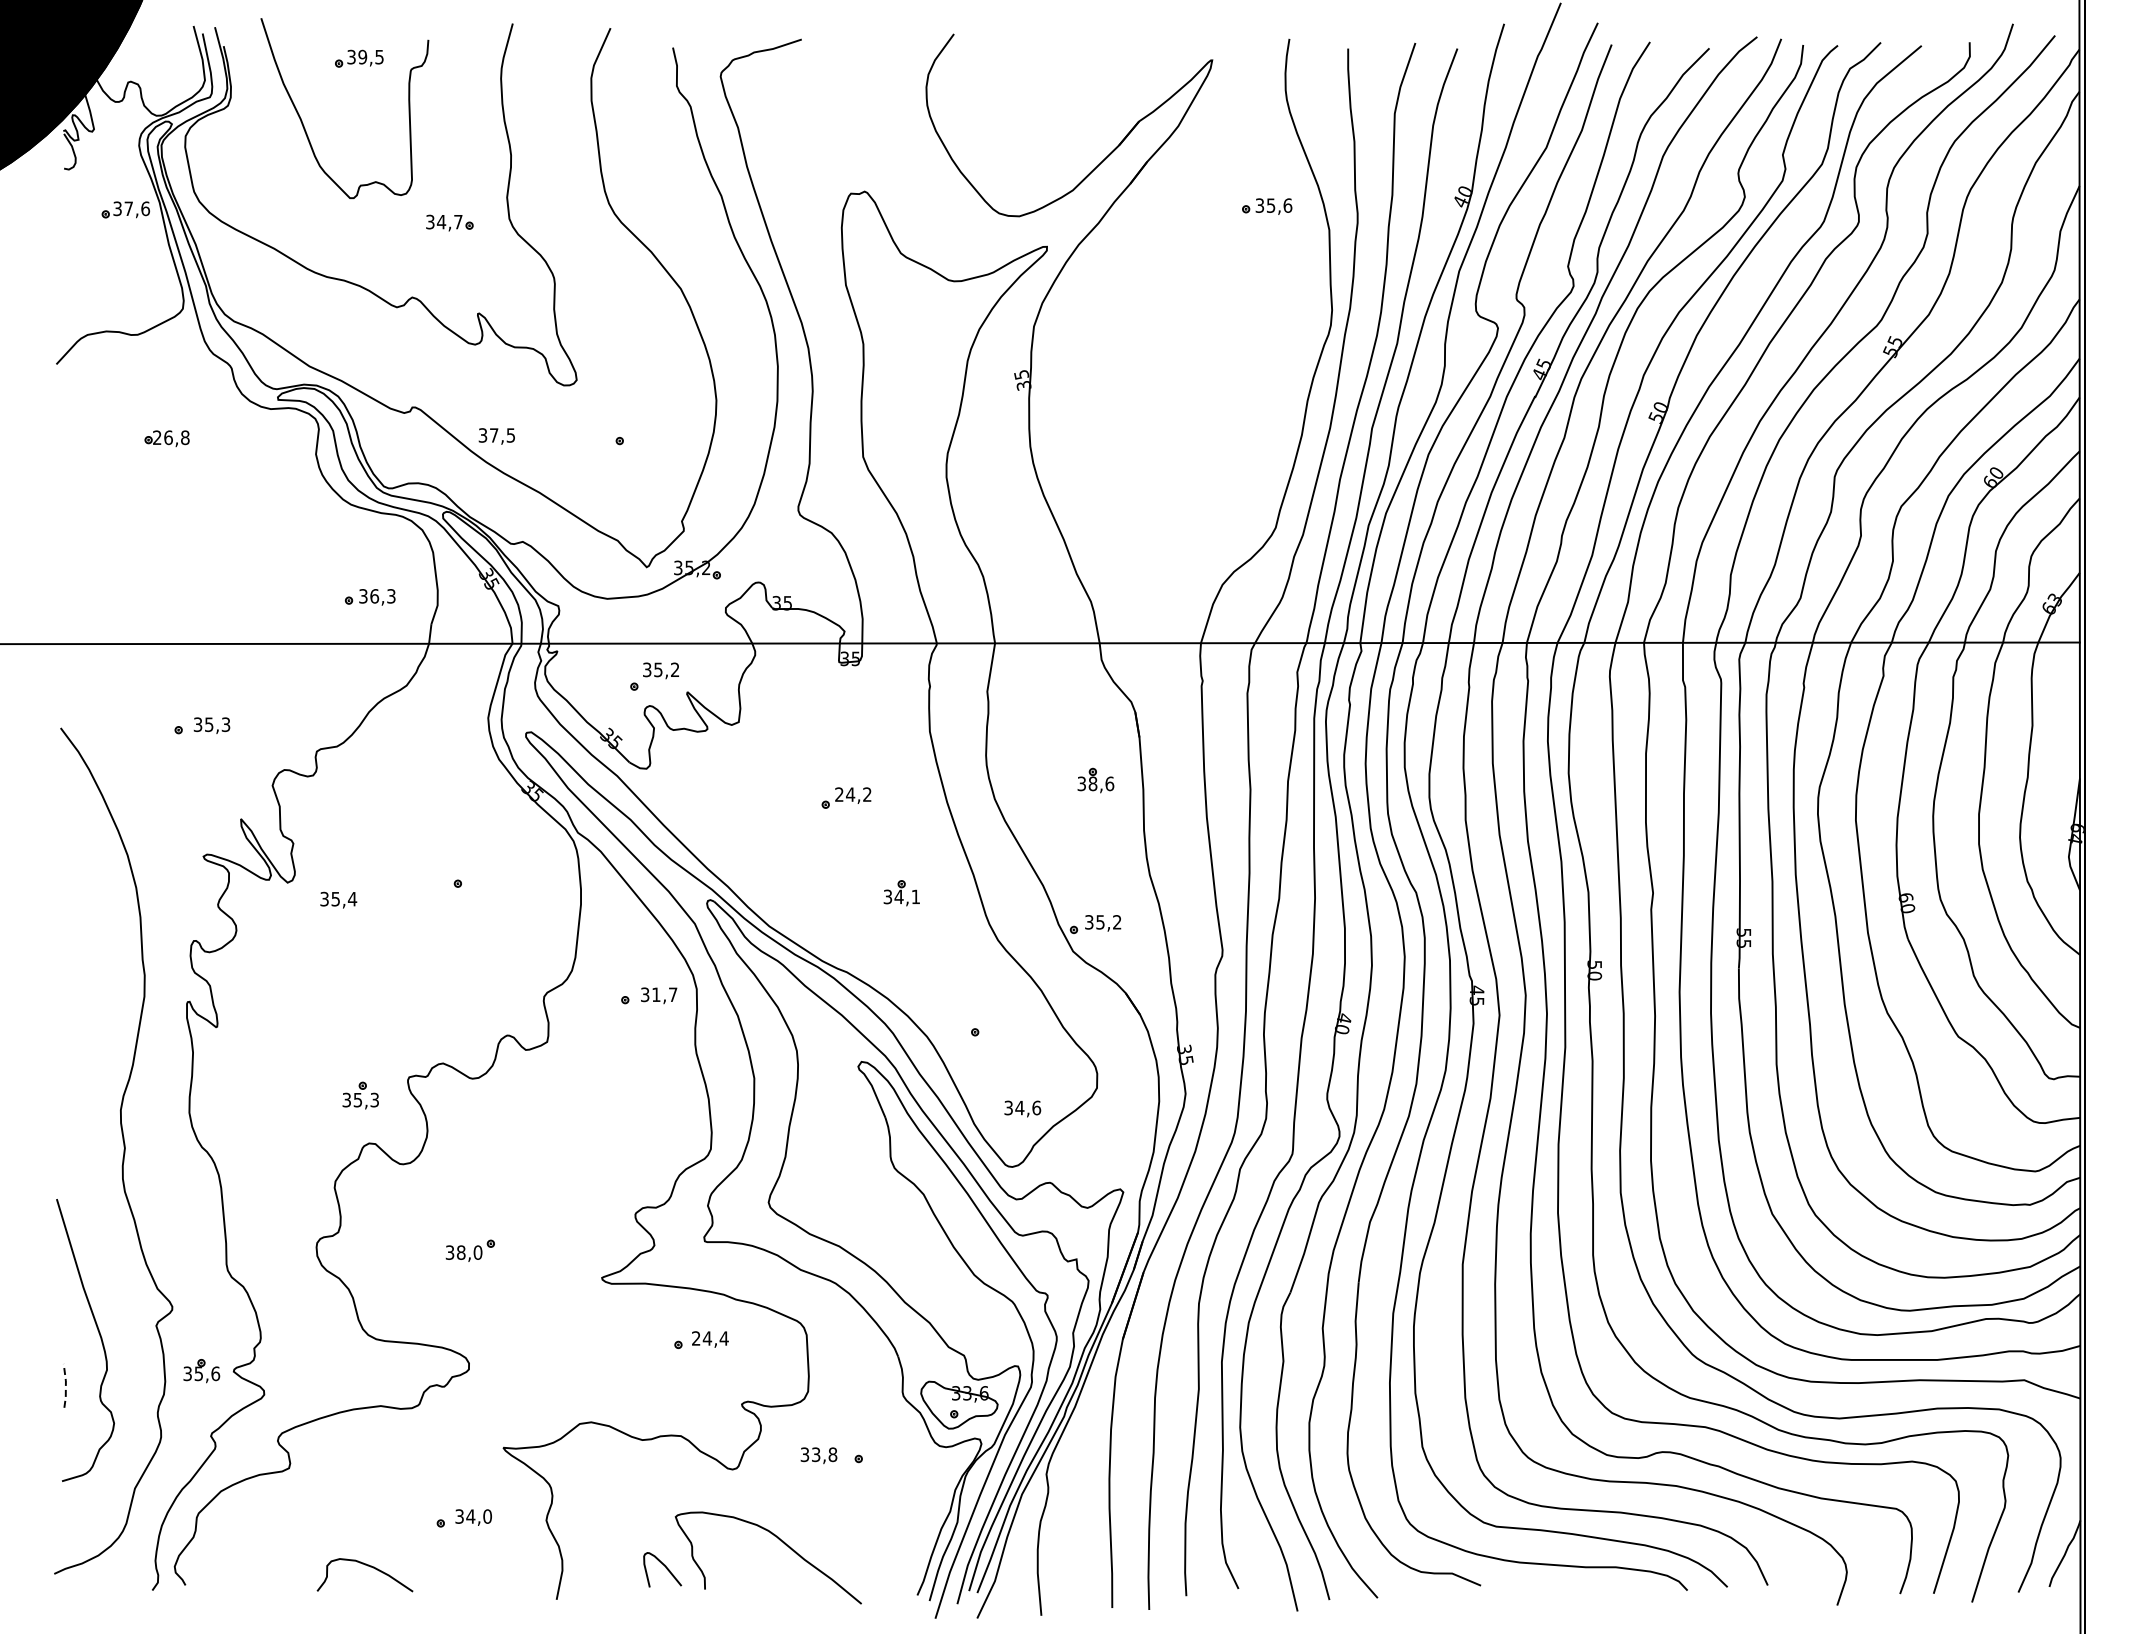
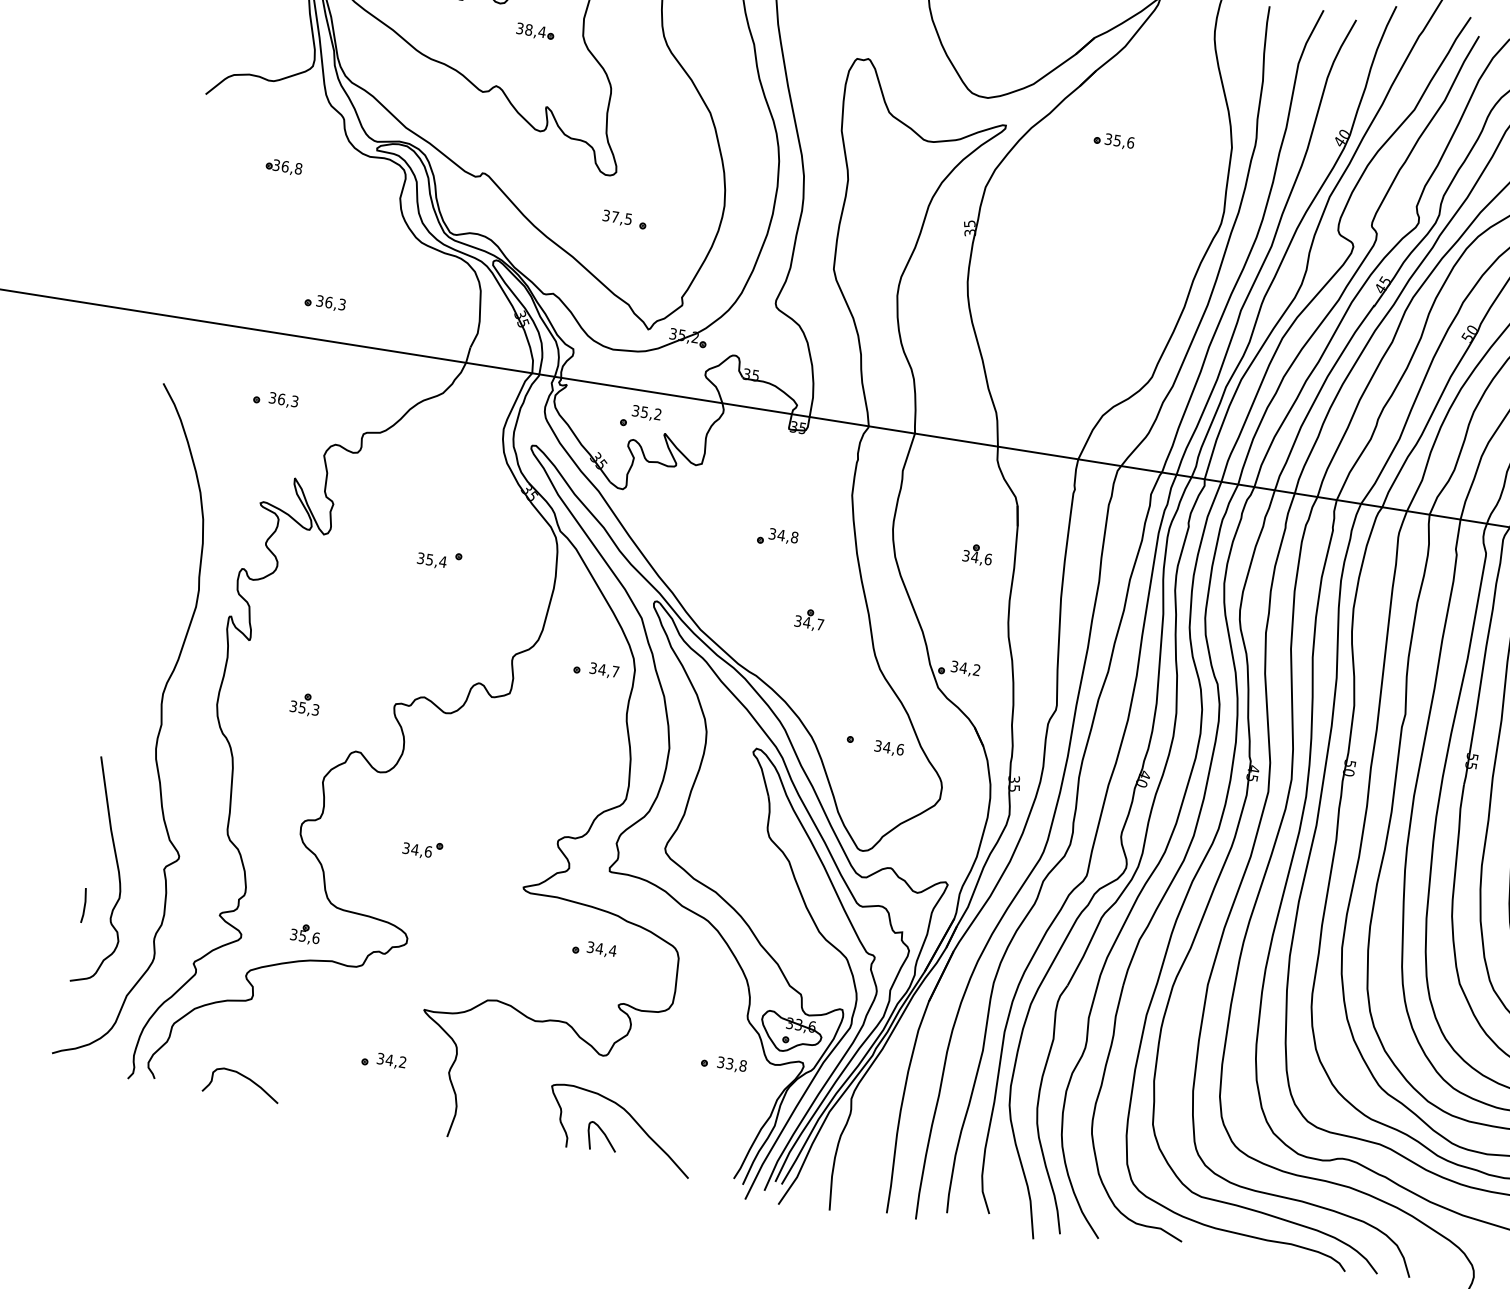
part: (1267, 206) -> (1114, 140), moved
text: (449, 221) -> (535, 30), 34,7 -> 38,4
text: (496, 436) -> (616, 218), moved
text: (157, 438) -> (276, 165), 26,8 -> 36,8
part: (369, 597) -> (324, 302), moved
text: (209, 724) -> (281, 399), 35,3 -> 36,3
text: (1092, 783) -> (974, 556), 38,6 -> 34,6
text: (853, 794) -> (783, 535), 24,2 -> 34,8
text: (915, 896) -> (820, 624), 34,1 -> 34,7
text: (338, 899) -> (431, 560), moved
text: (1100, 922) -> (963, 668), 35,2 -> 34,2
text: (655, 994) -> (601, 669), 31,7 -> 34,7
part: (360, 1095) -> (305, 704), moved
text: (1022, 1108) -> (889, 748), moved
text: (469, 1252) -> (421, 850), 38,0 -> 34,6
text: (696, 1338) -> (590, 947), 24,4 -> 34,4
part: (201, 1371) -> (305, 934), moved
line: (65, 1385) -> (84, 905), dashed -> solid
text: (818, 1455) -> (731, 1064), moved
text: (487, 1516) -> (402, 1062), 34,0 -> 34,2
curve: (367, 1566) -> (245, 1077), moved
curve: (664, 1566) -> (604, 1134), moved

